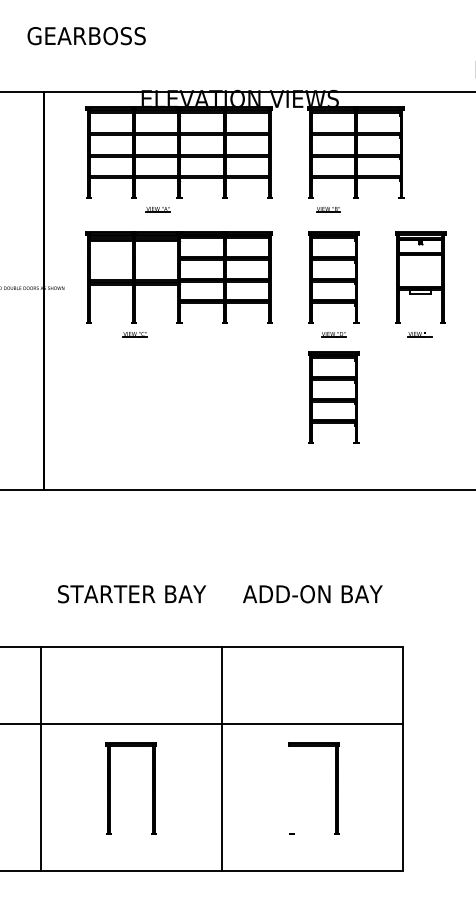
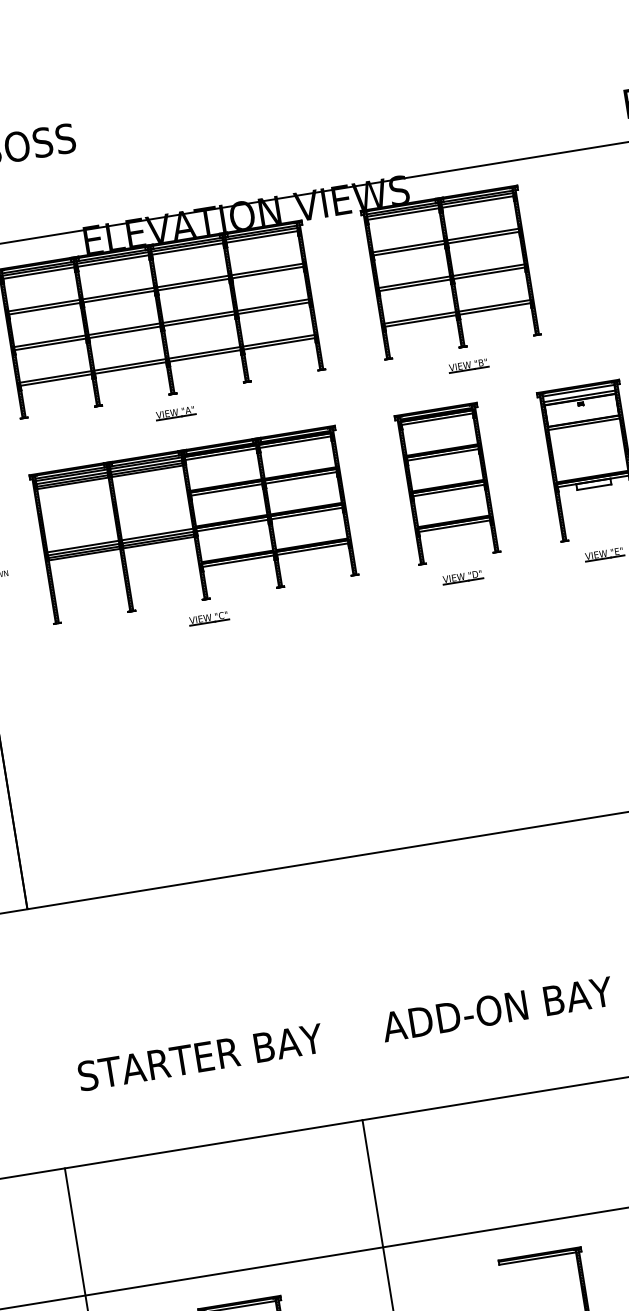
part: (157, 209) -> (174, 413), moved
part: (328, 209) -> (468, 365), moved
part: (134, 334) -> (207, 618), moved
part: (333, 397) -> (479, 680), removed

